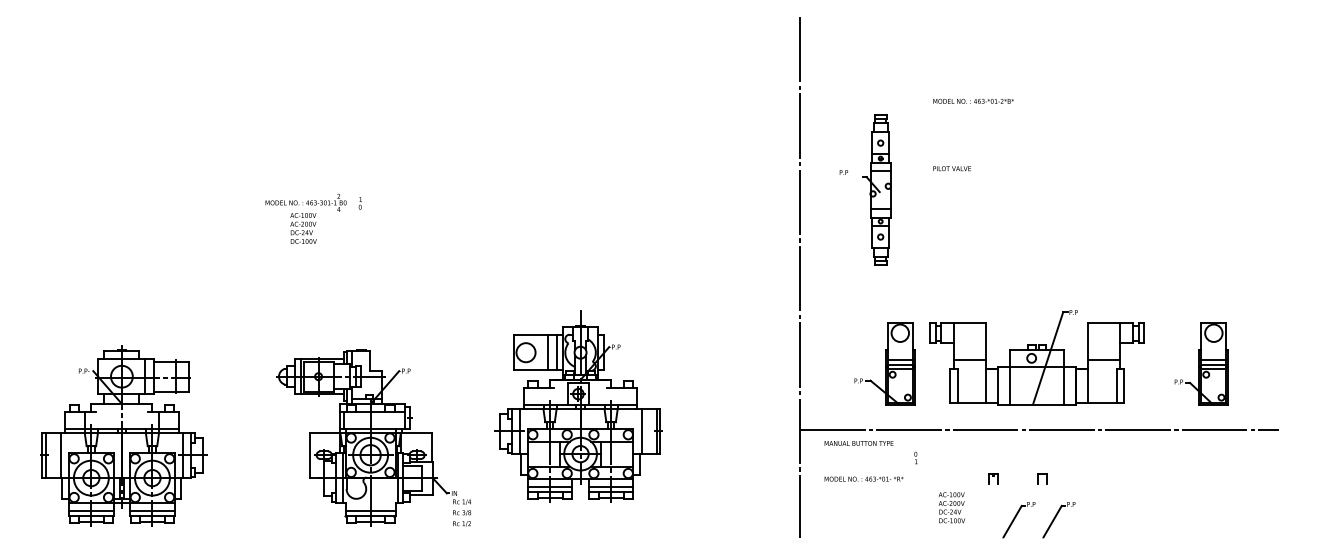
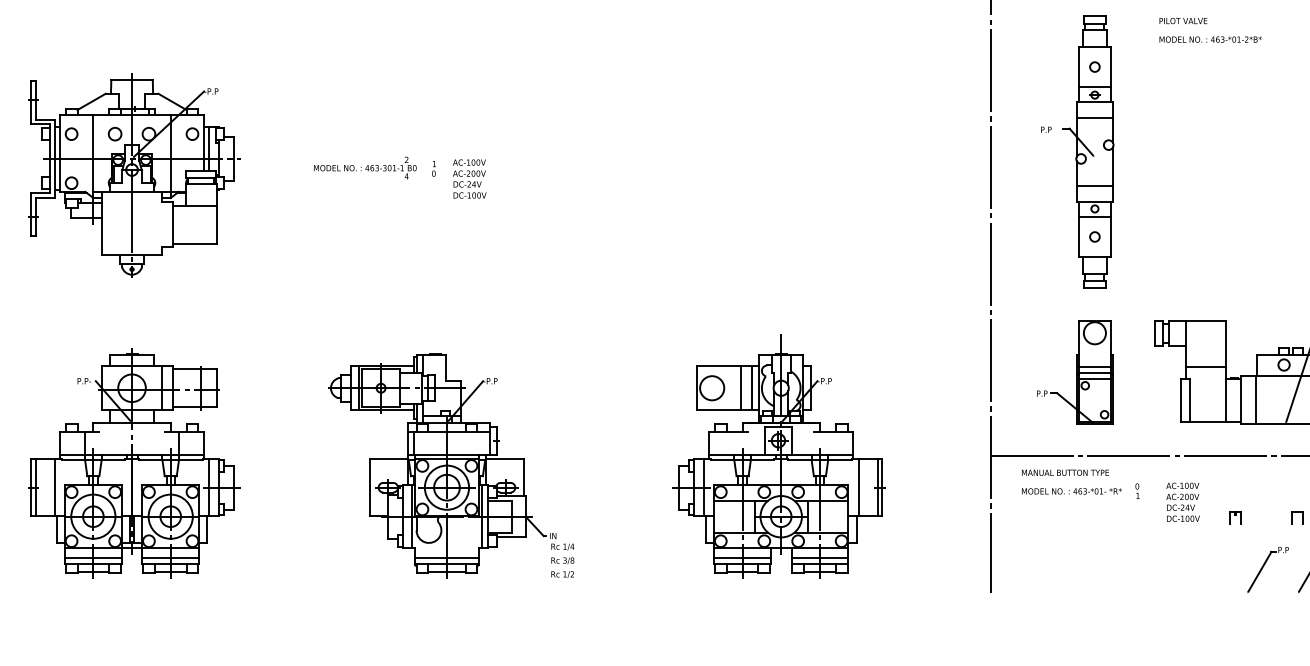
text: (951, 168) -> (1182, 20), moved
part: (876, 189) -> (1087, 151), size x1.43
part: (123, 208) -> (134, 175), added
text: (303, 228) -> (469, 179), moved
part: (884, 363) -> (1074, 371), moved
part: (578, 406) -> (778, 456), moved
text: (863, 478) -> (1071, 490), moved
text: (951, 507) -> (1182, 501), moved

